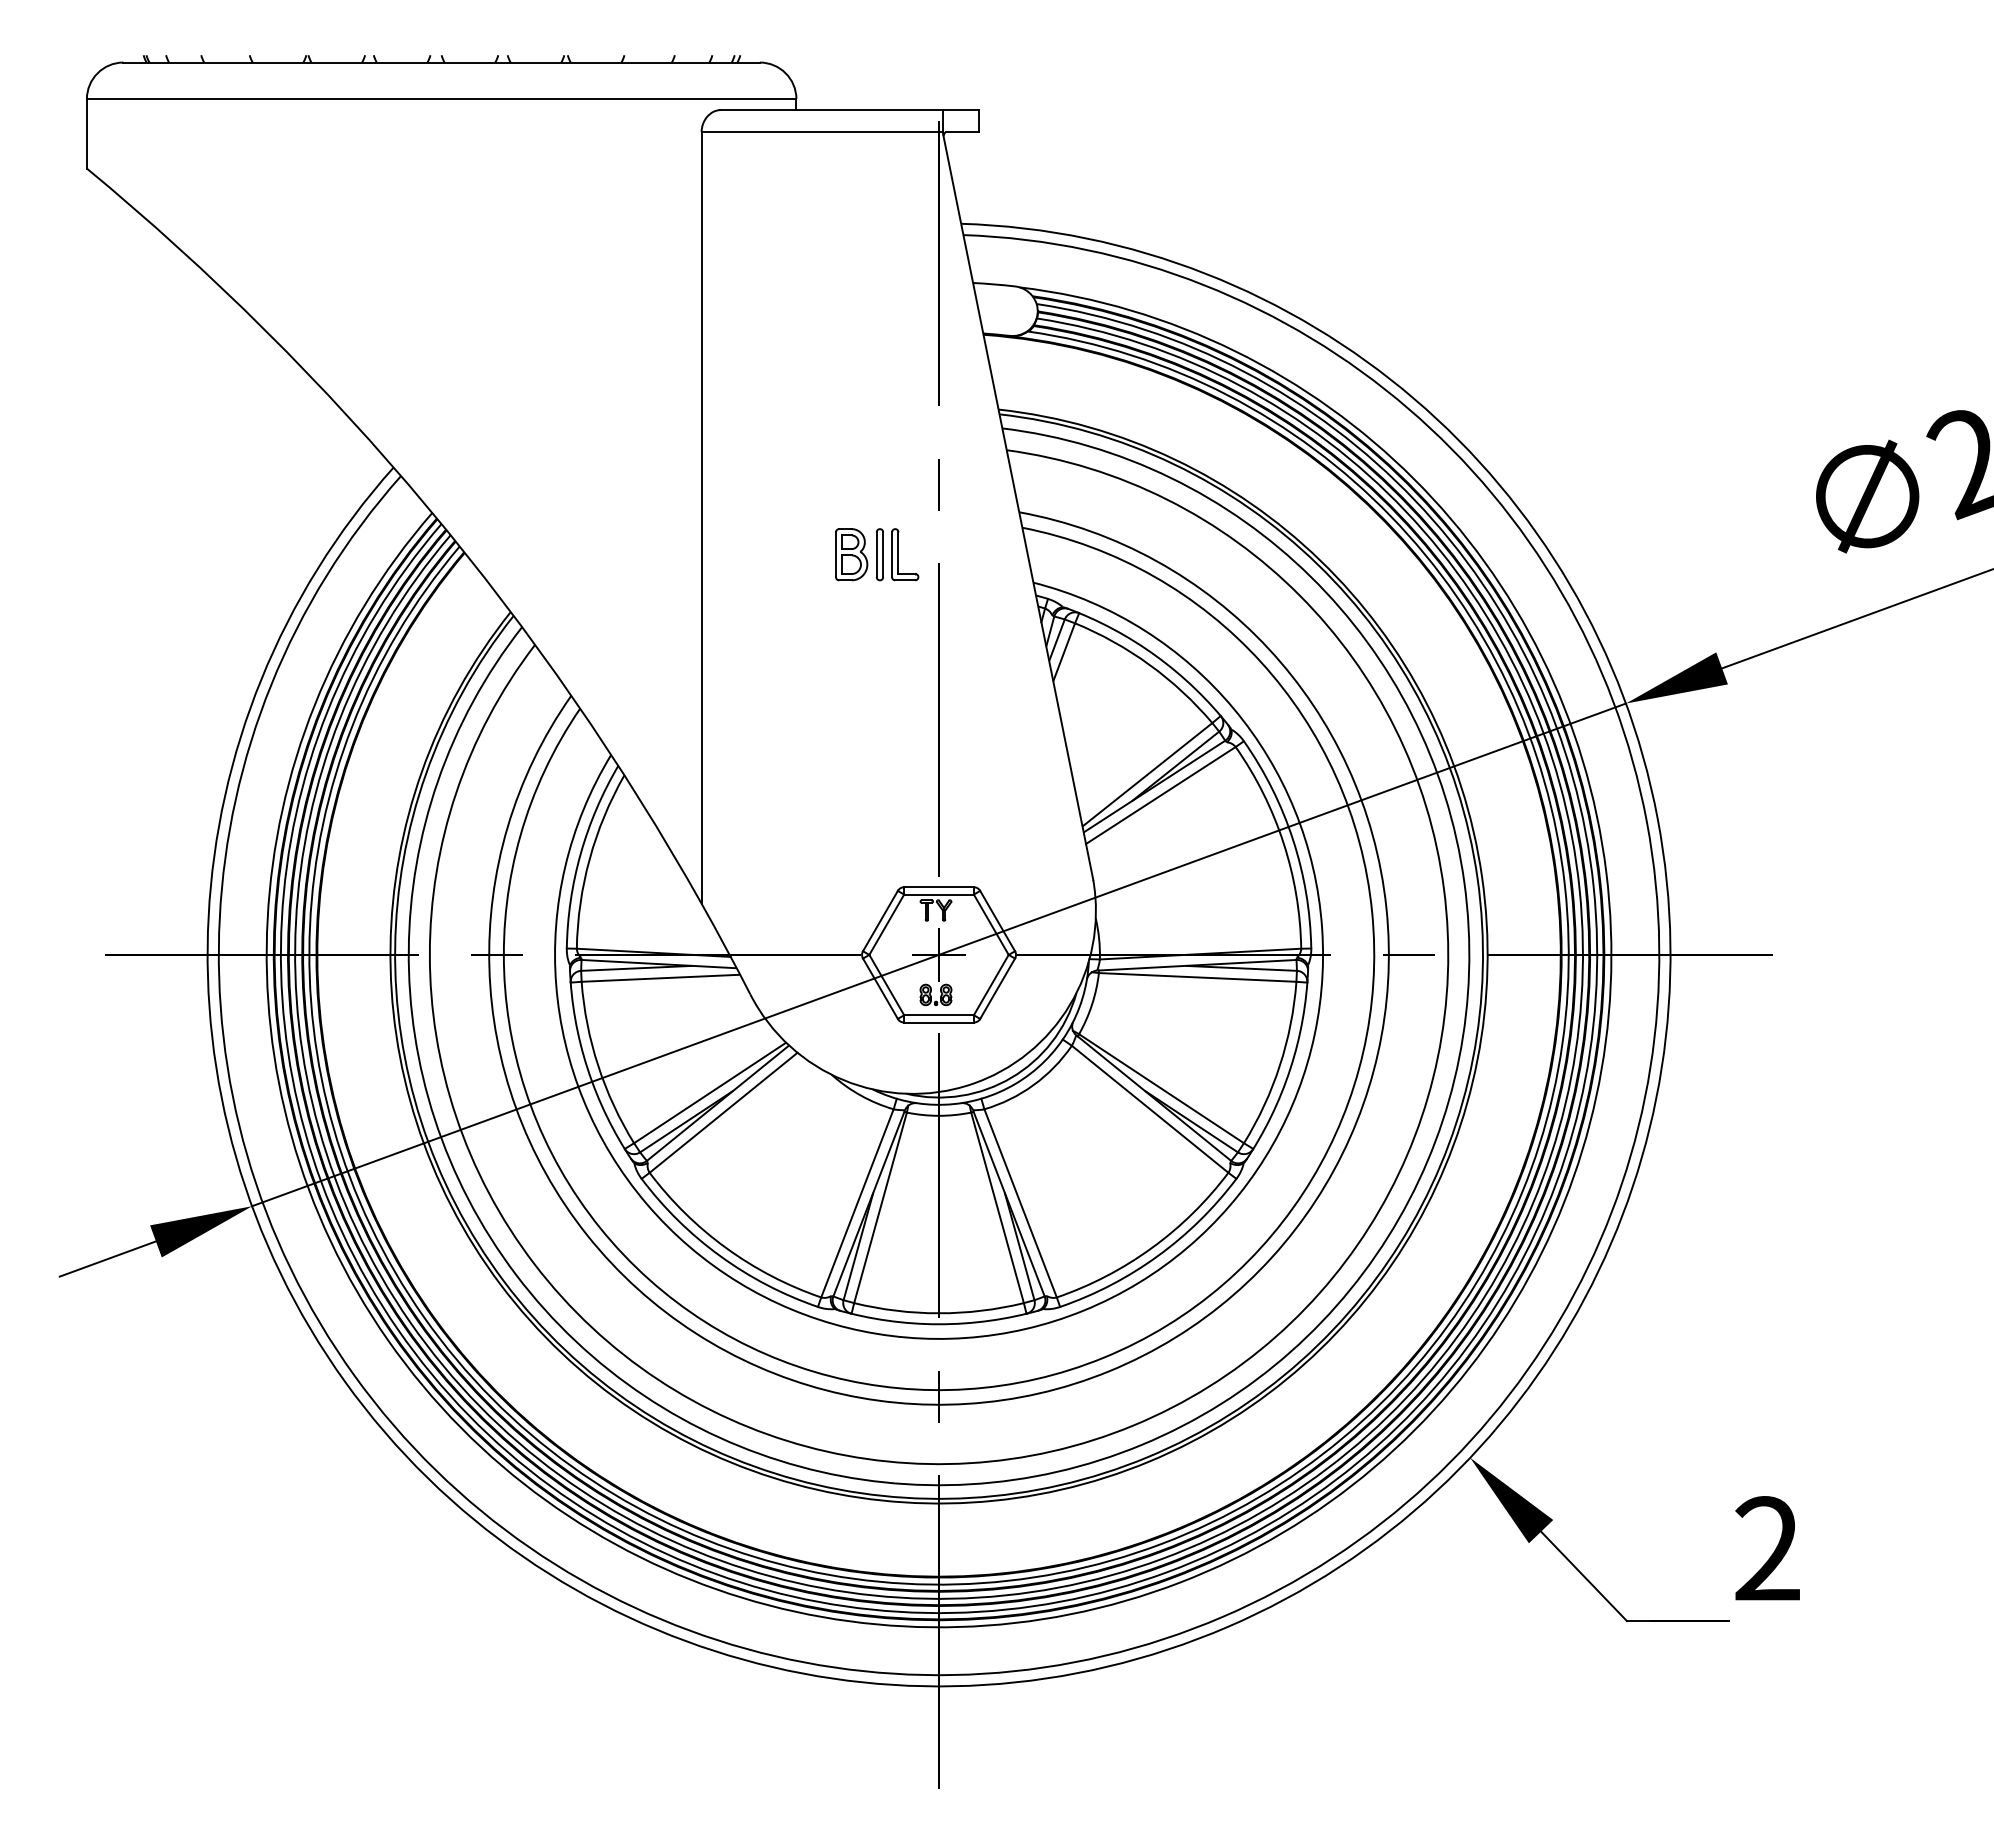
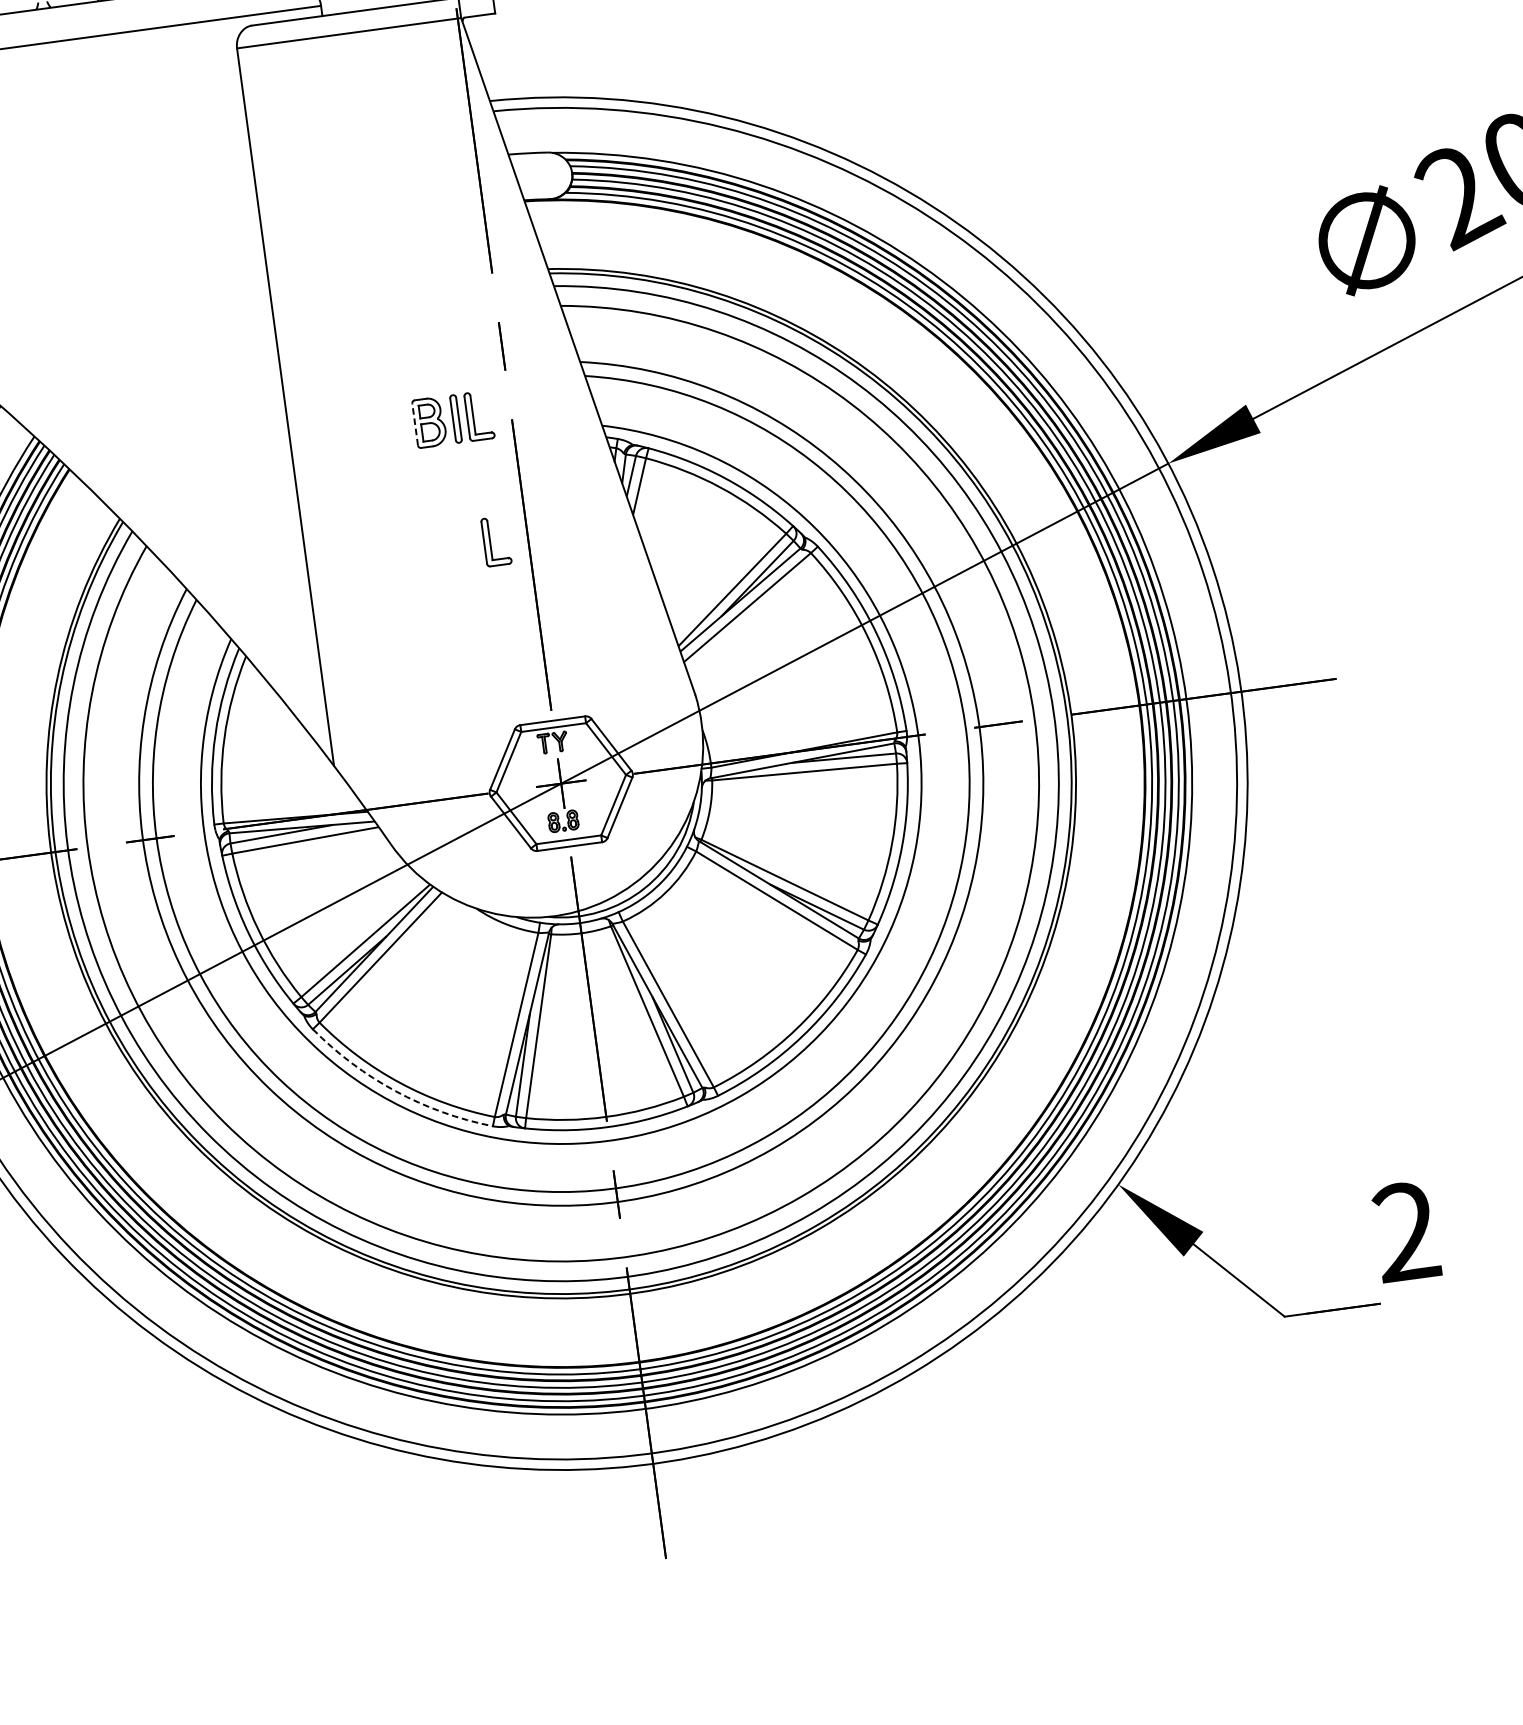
line: (836, 554) -> (415, 424), solid -> dashed
part: (898, 689) -> (490, 541), added
arc: (720, 1256) -> (395, 1091), solid -> dashed

